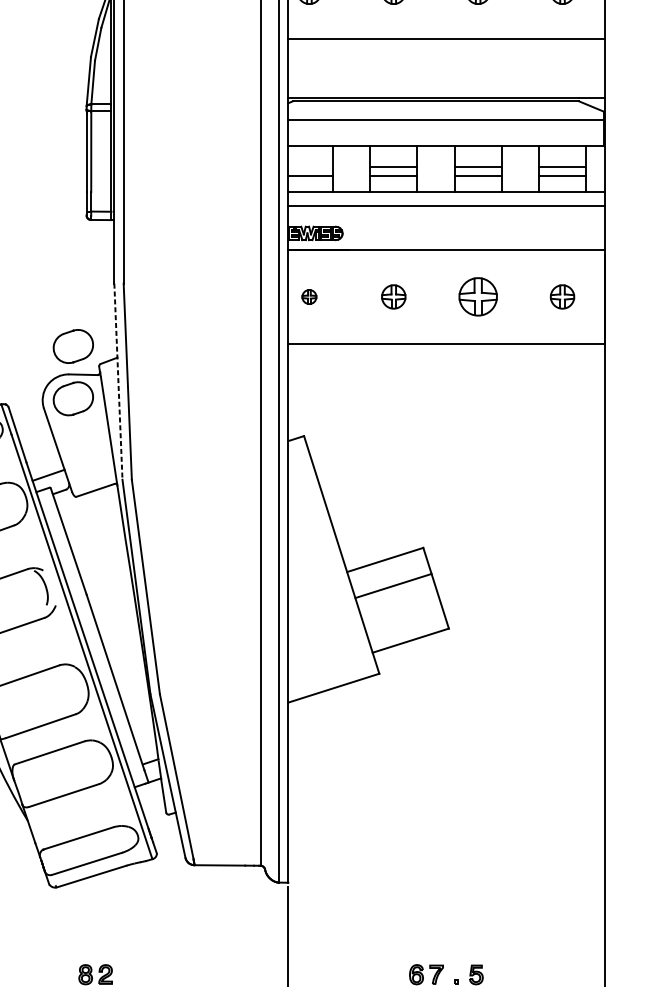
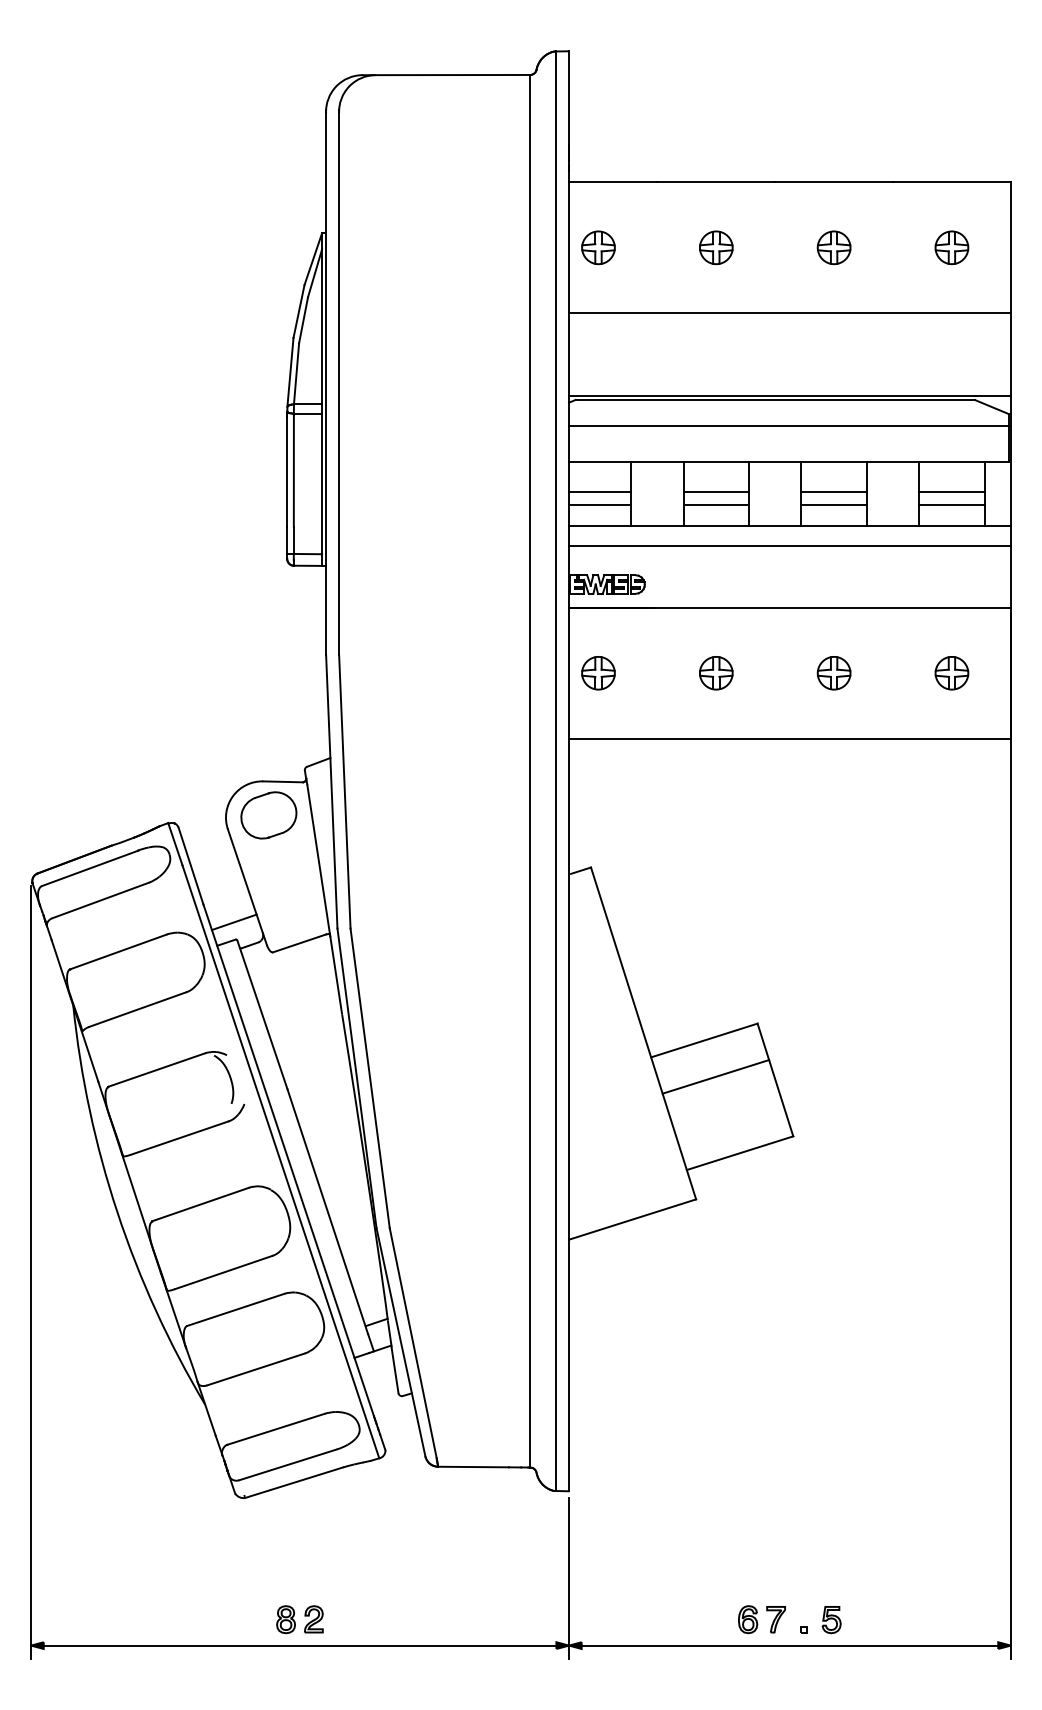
line: (310, 166) -> (600, 491), added
part: (309, 297) -> (598, 673), size x1.67
part: (477, 297) -> (833, 673), size x0.62
part: (73, 346) -> (268, 742), removed
line: (118, 382) -> (331, 792), dashed -> solid

